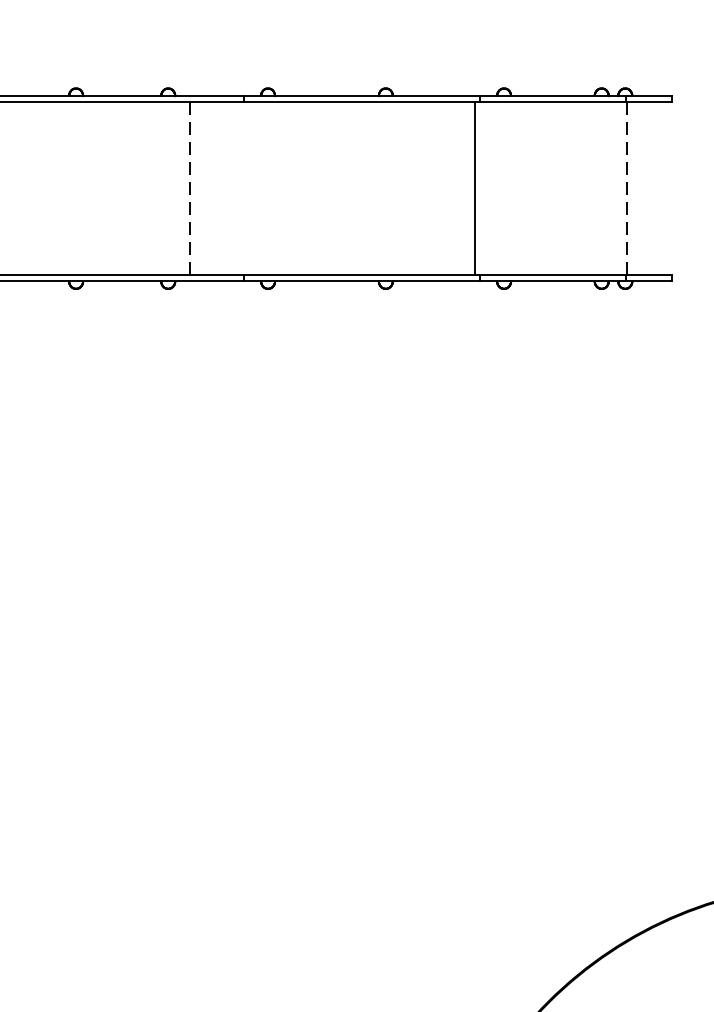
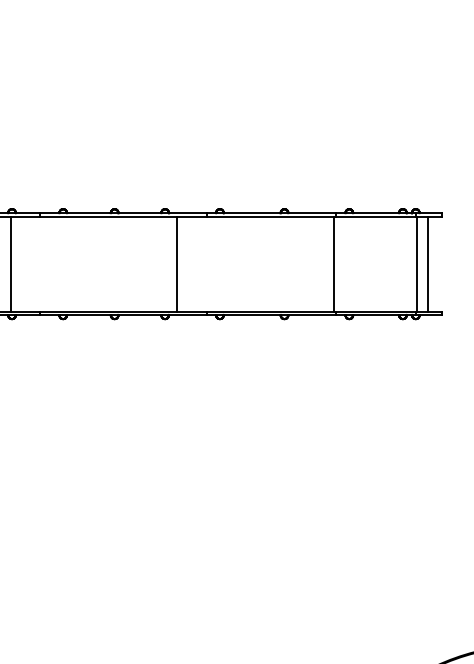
line: (188, 187) -> (176, 263), dashed -> solid
line: (626, 187) -> (416, 263), dashed -> solid
line: (648, 187) -> (428, 263), added

